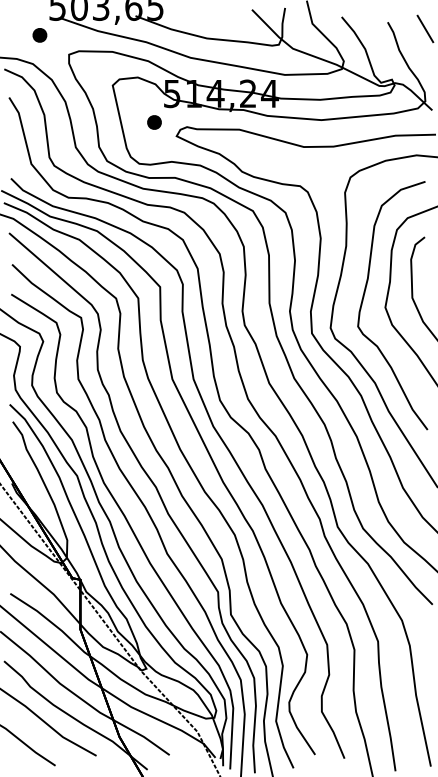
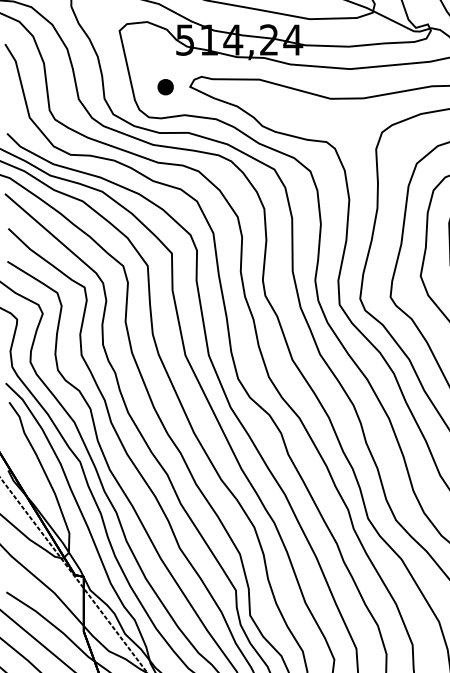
part: (154, 122) -> (165, 87), moved

